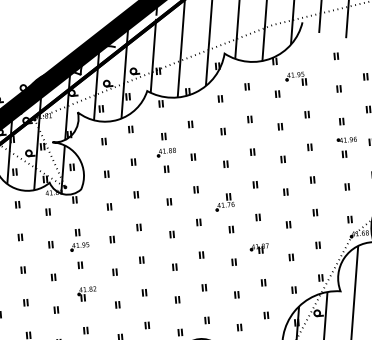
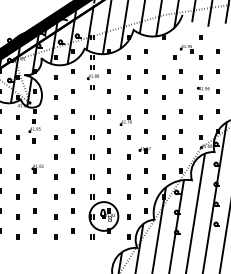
part: (291, 85) -> (183, 52), moved
part: (165, 153) -> (92, 77), moved
part: (79, 249) -> (34, 131), moved

